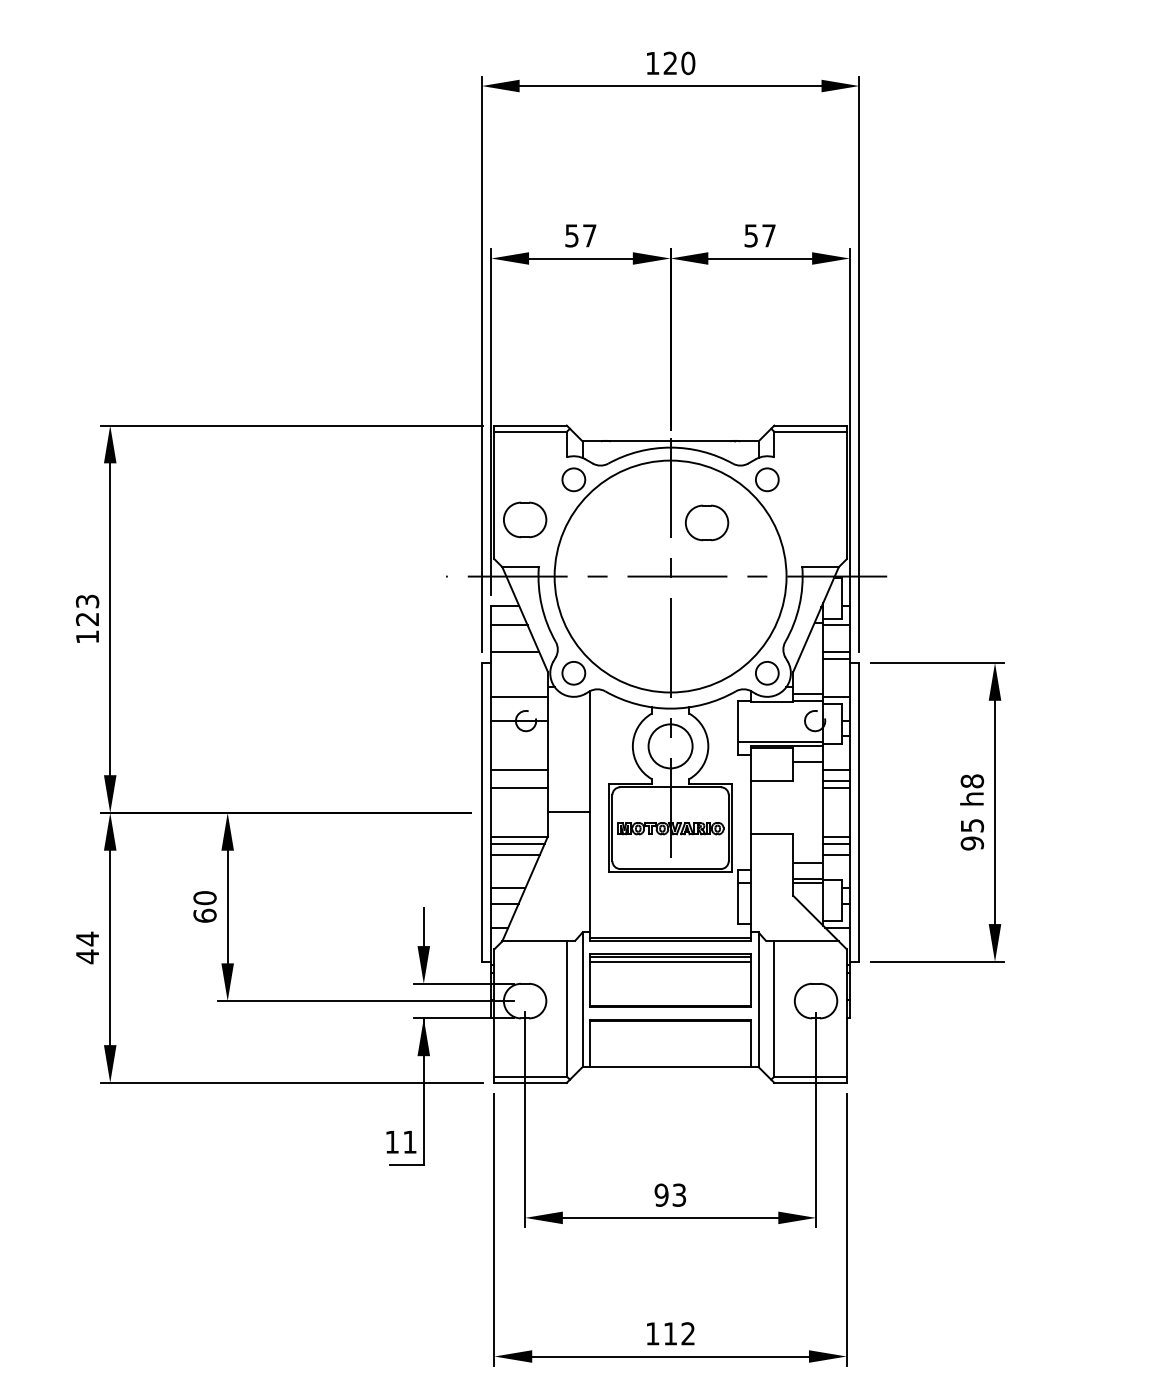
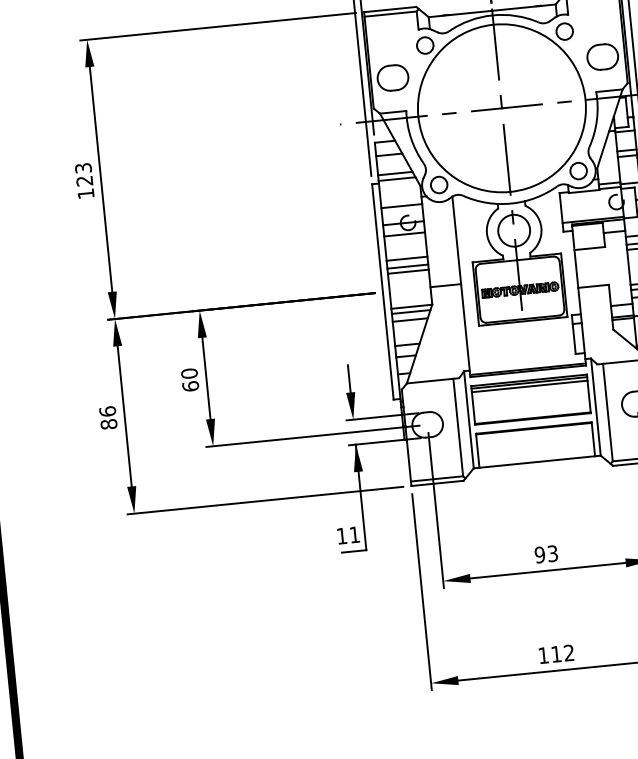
part: (706, 522) -> (602, 56), moved
line: (516, 659) -> (396, 179), added
line: (519, 736) -> (404, 234), added
line: (519, 781) -> (407, 266), added
text: (87, 947) -> (108, 417), 44 -> 86

